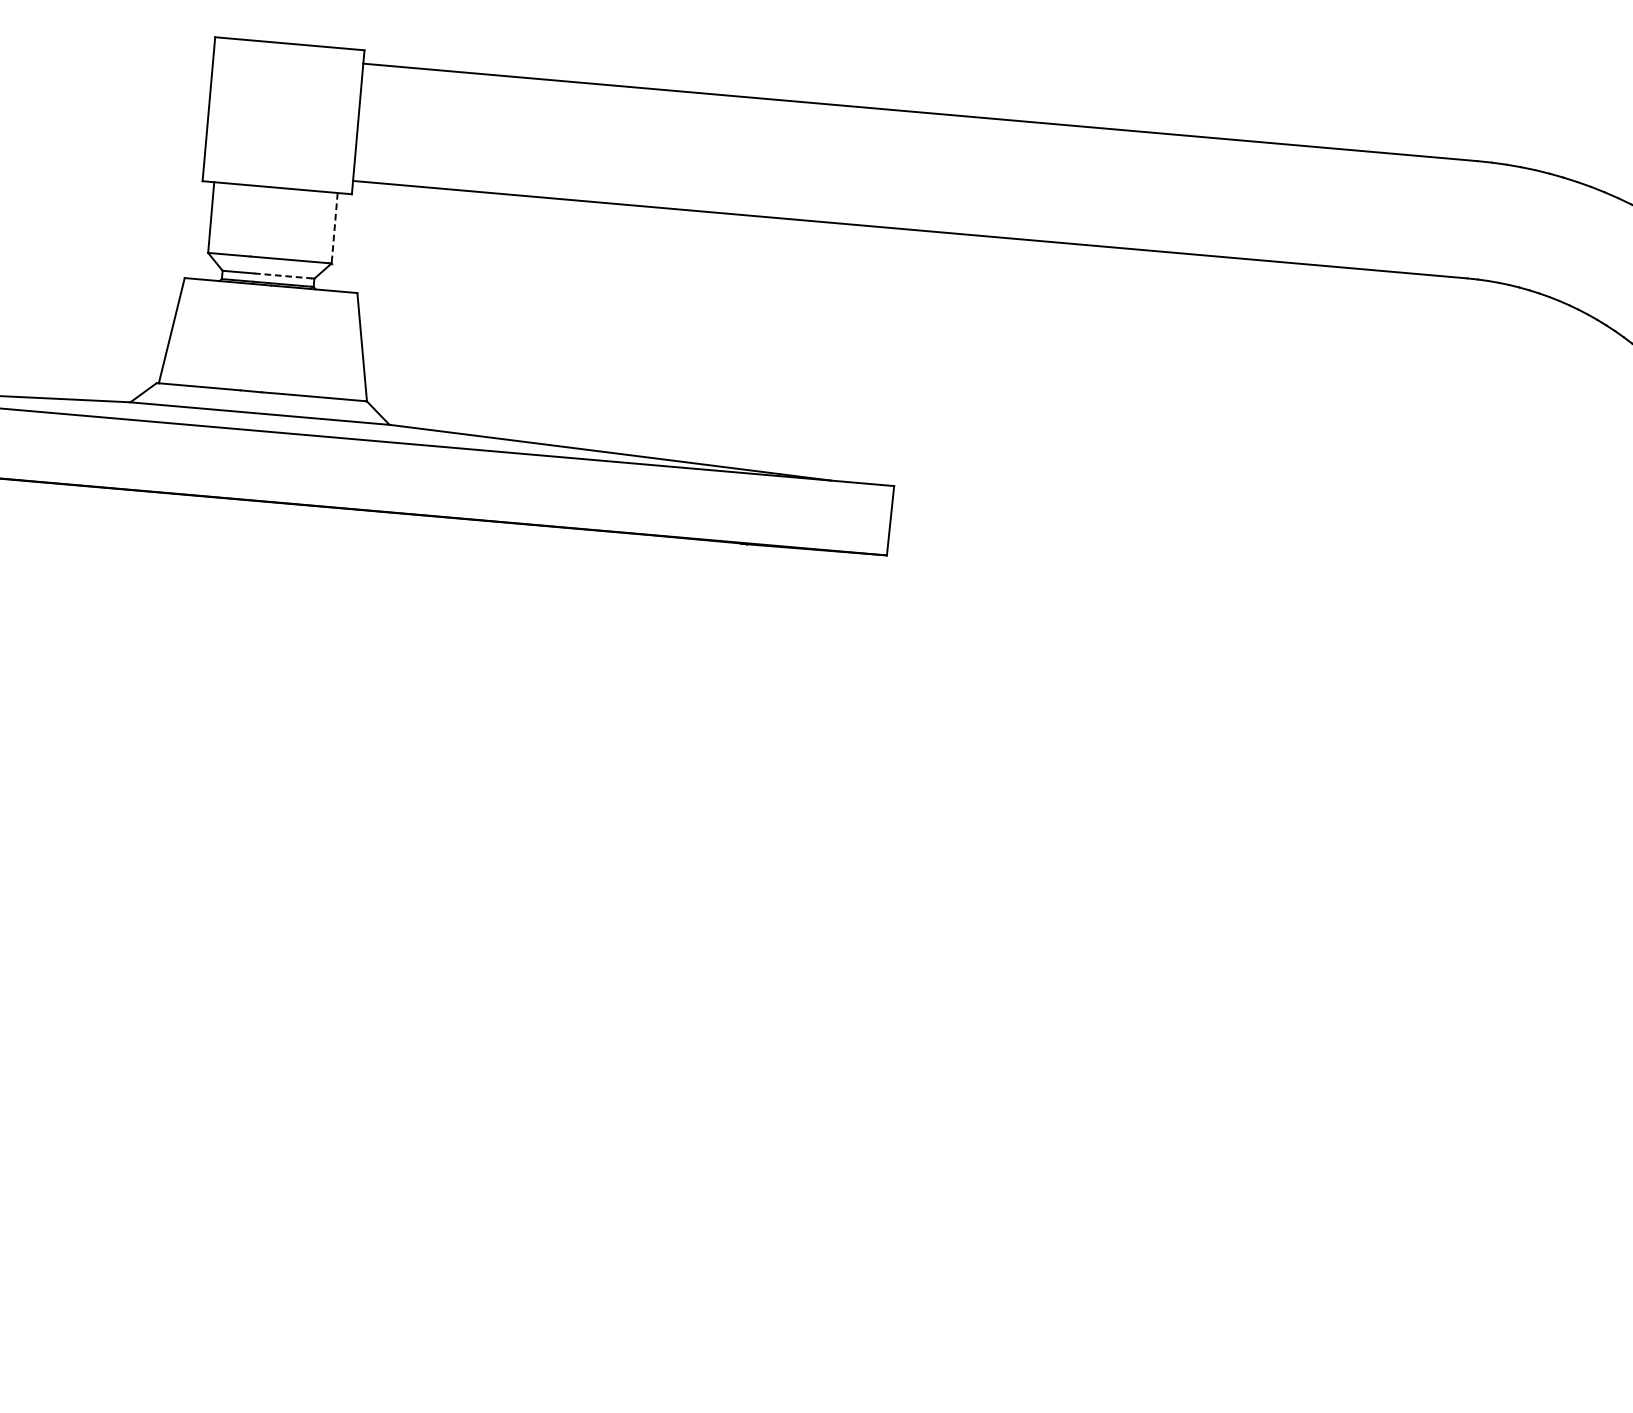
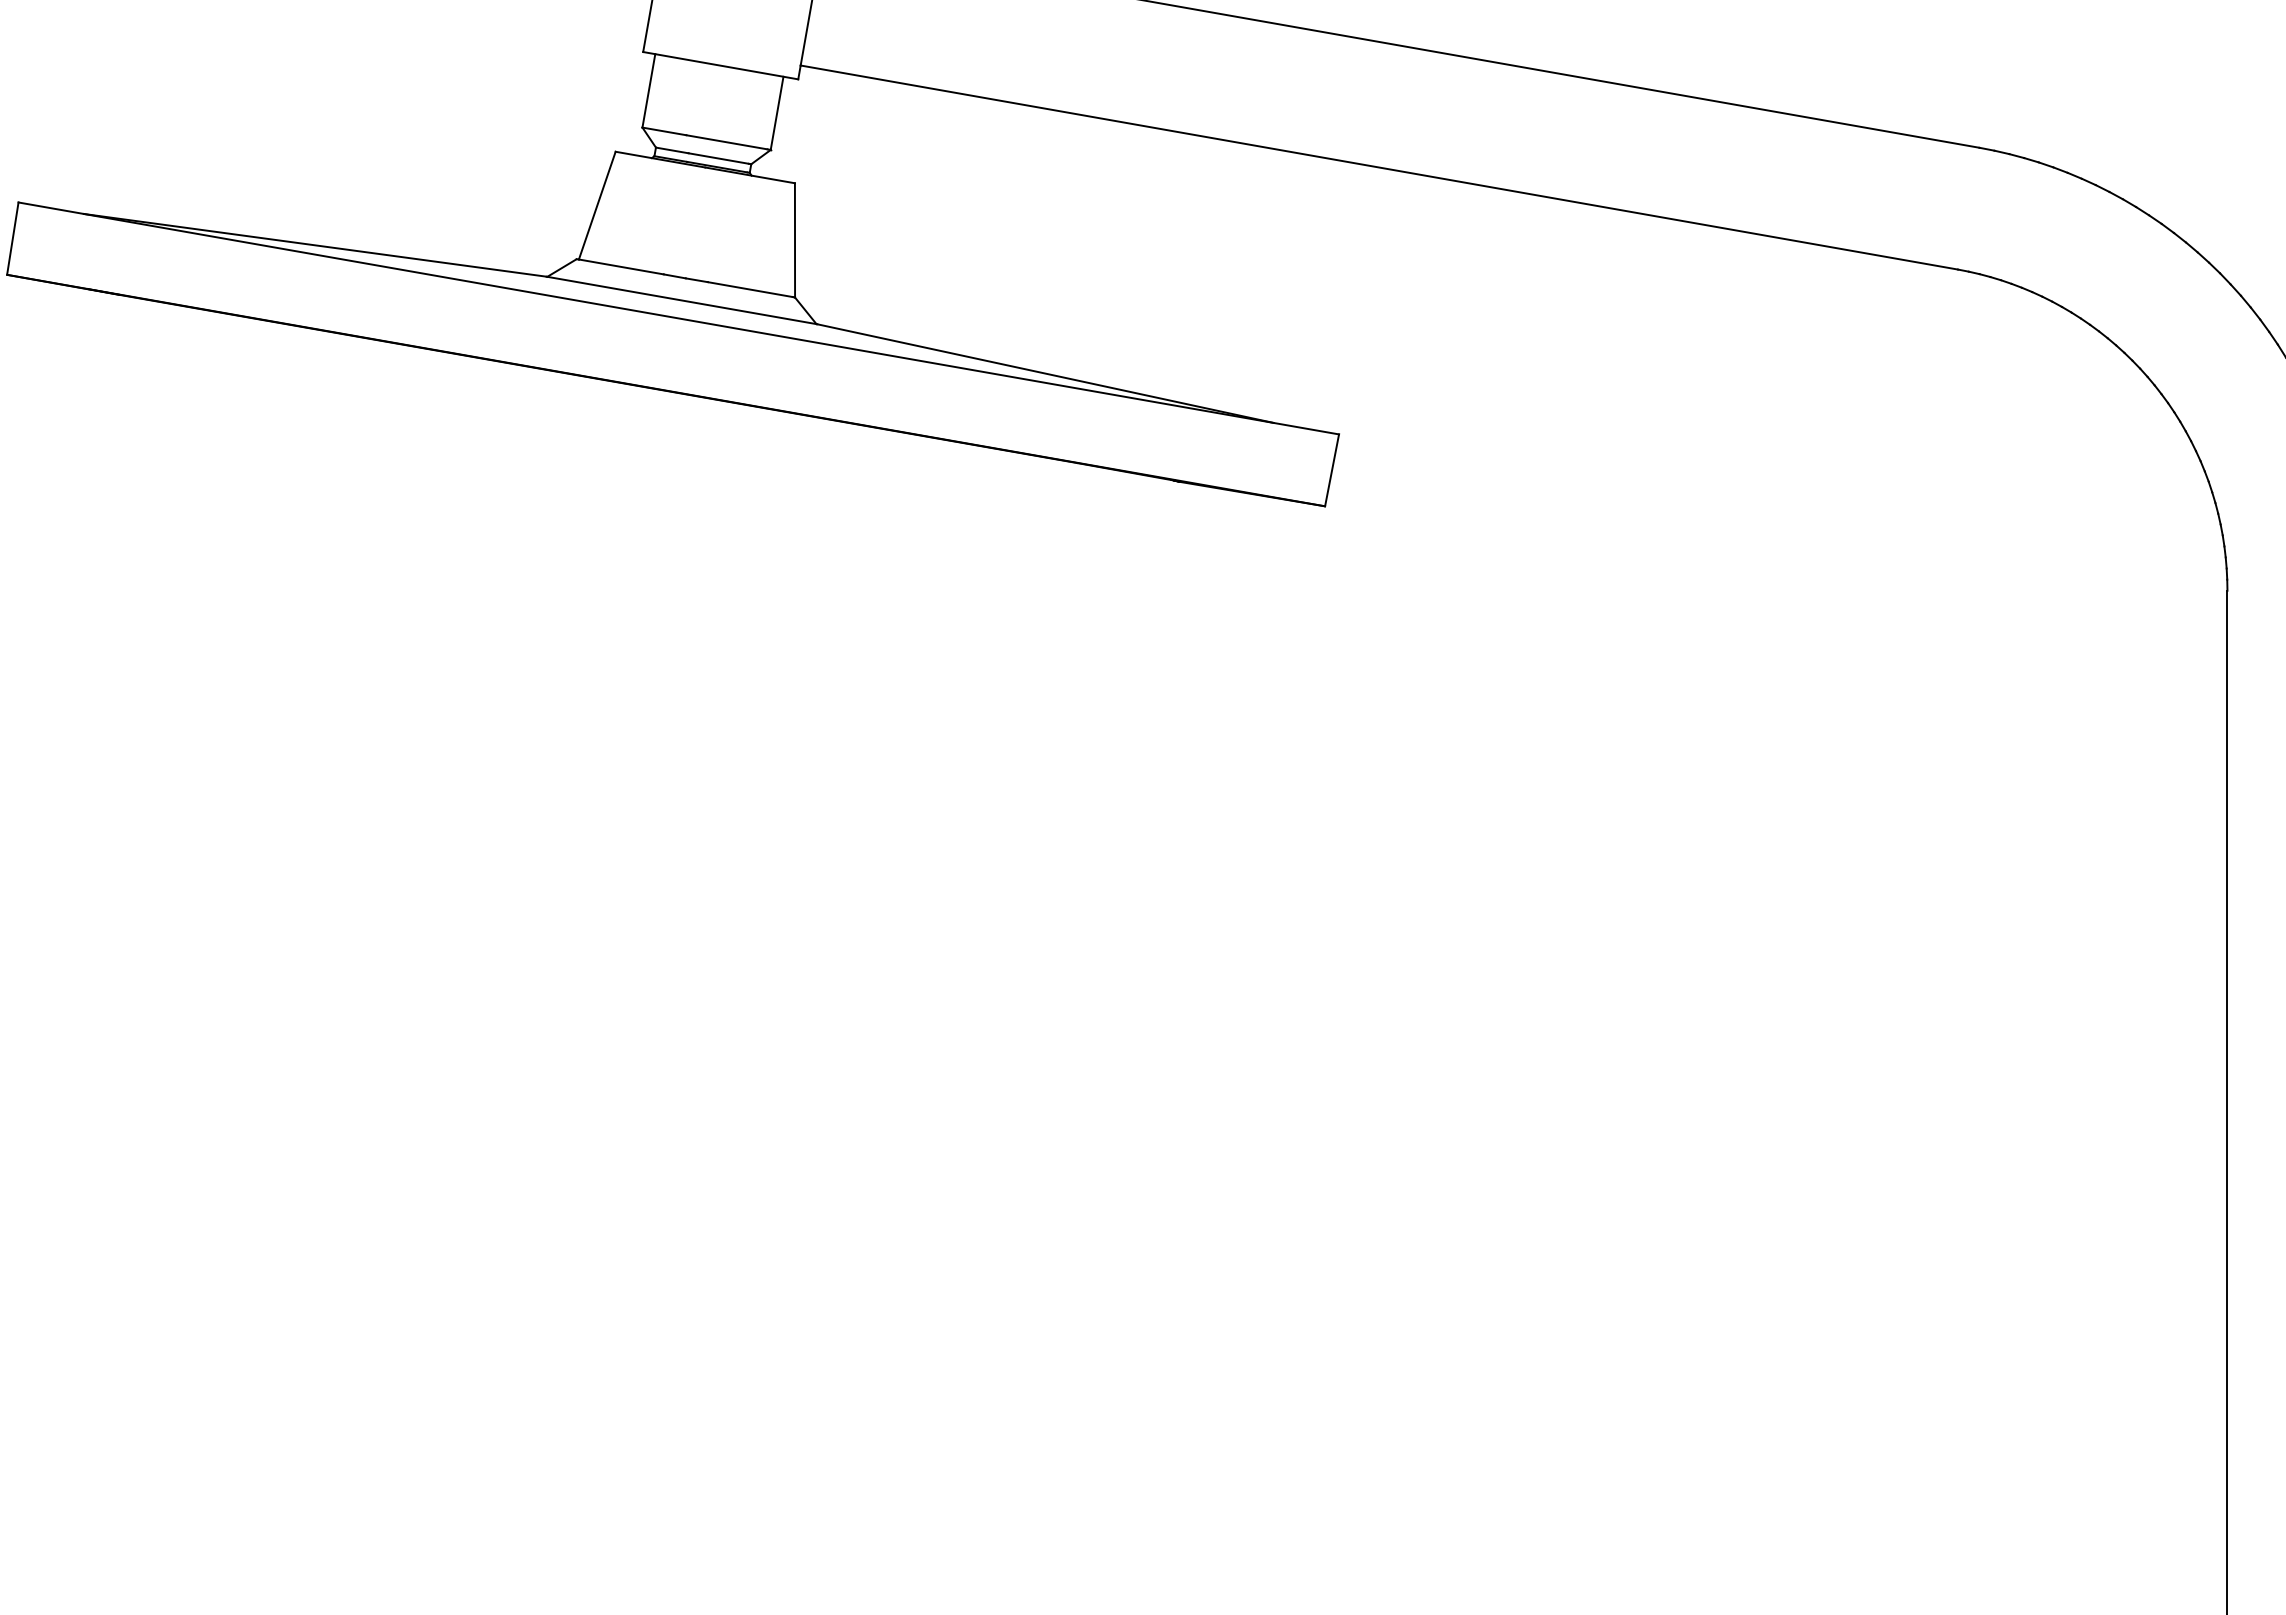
line: (335, 228) -> (777, 113), dashed -> solid
line: (282, 275) -> (718, 158), dashed -> solid

